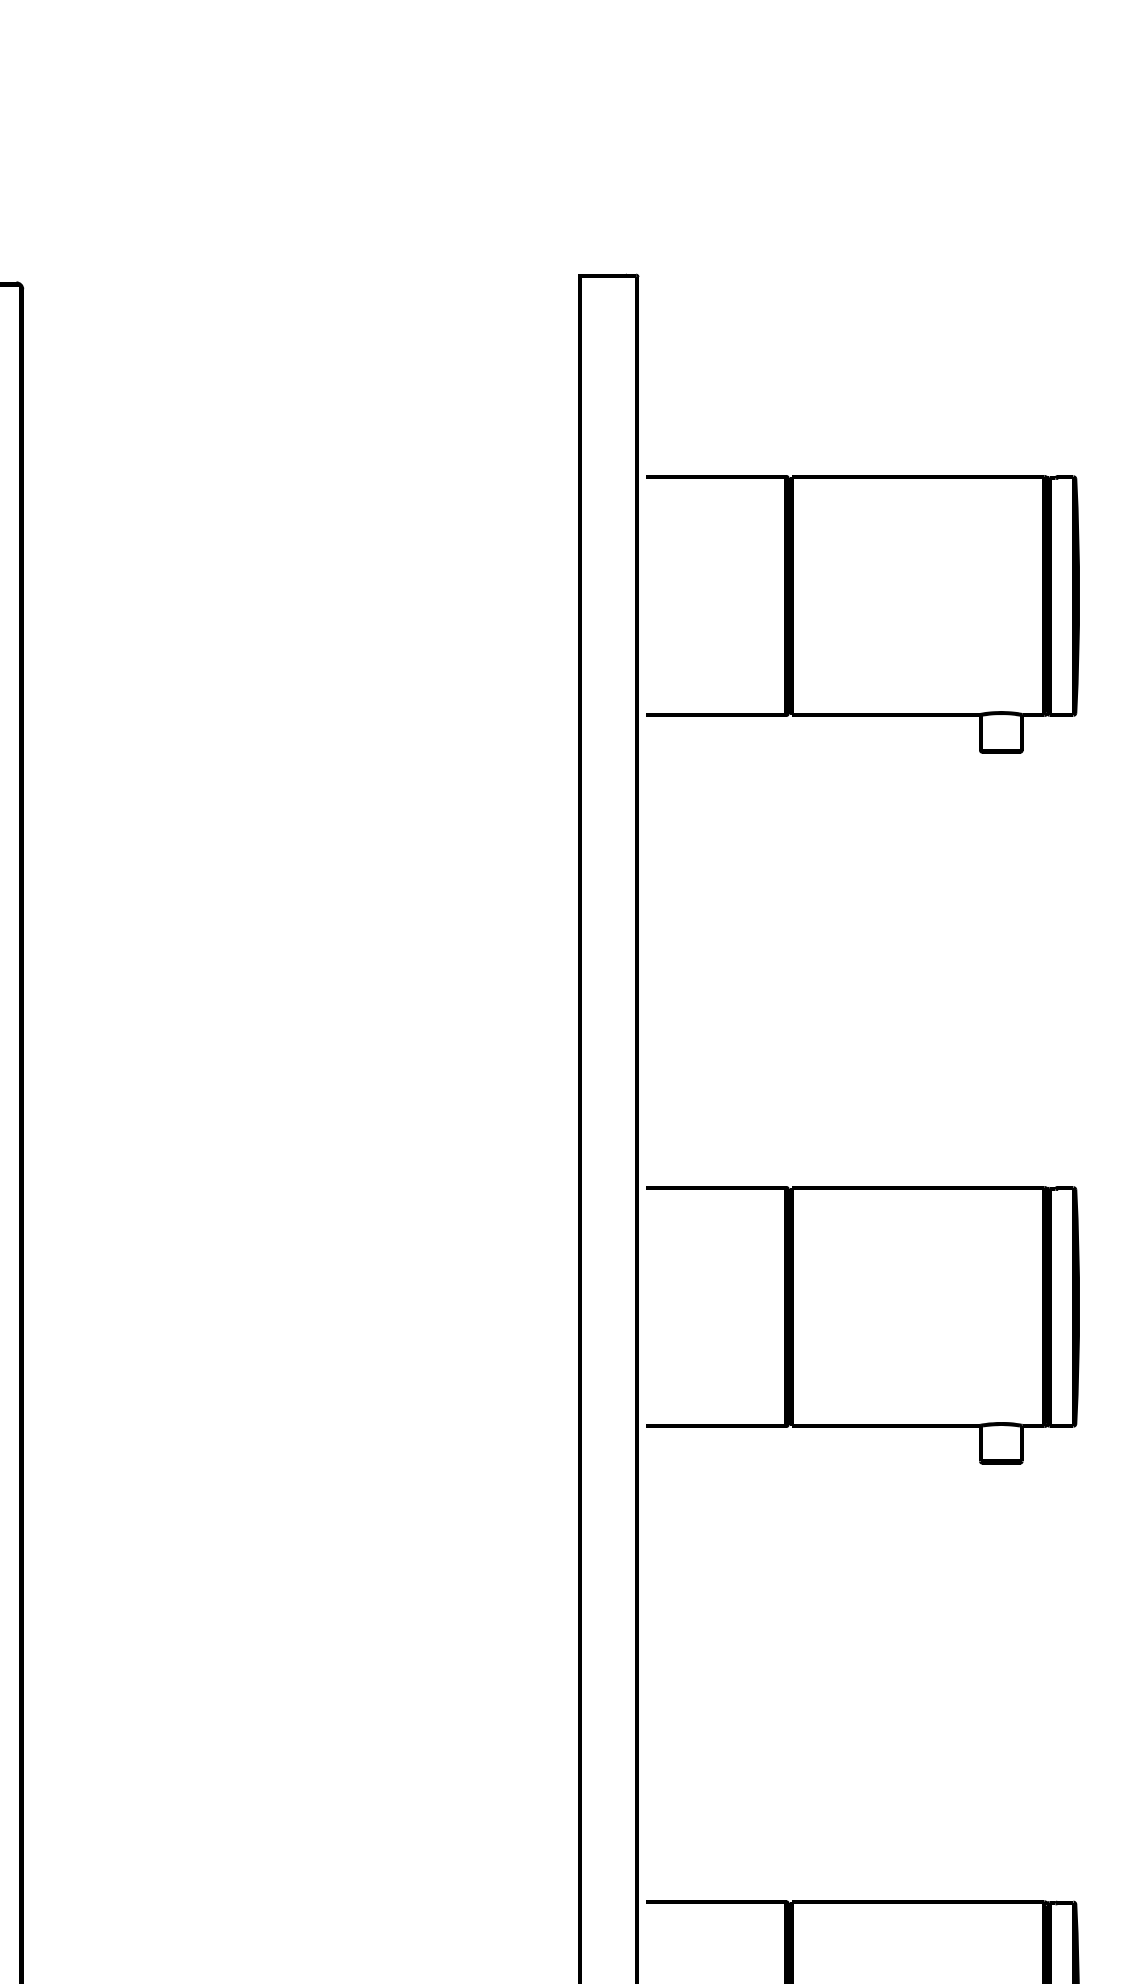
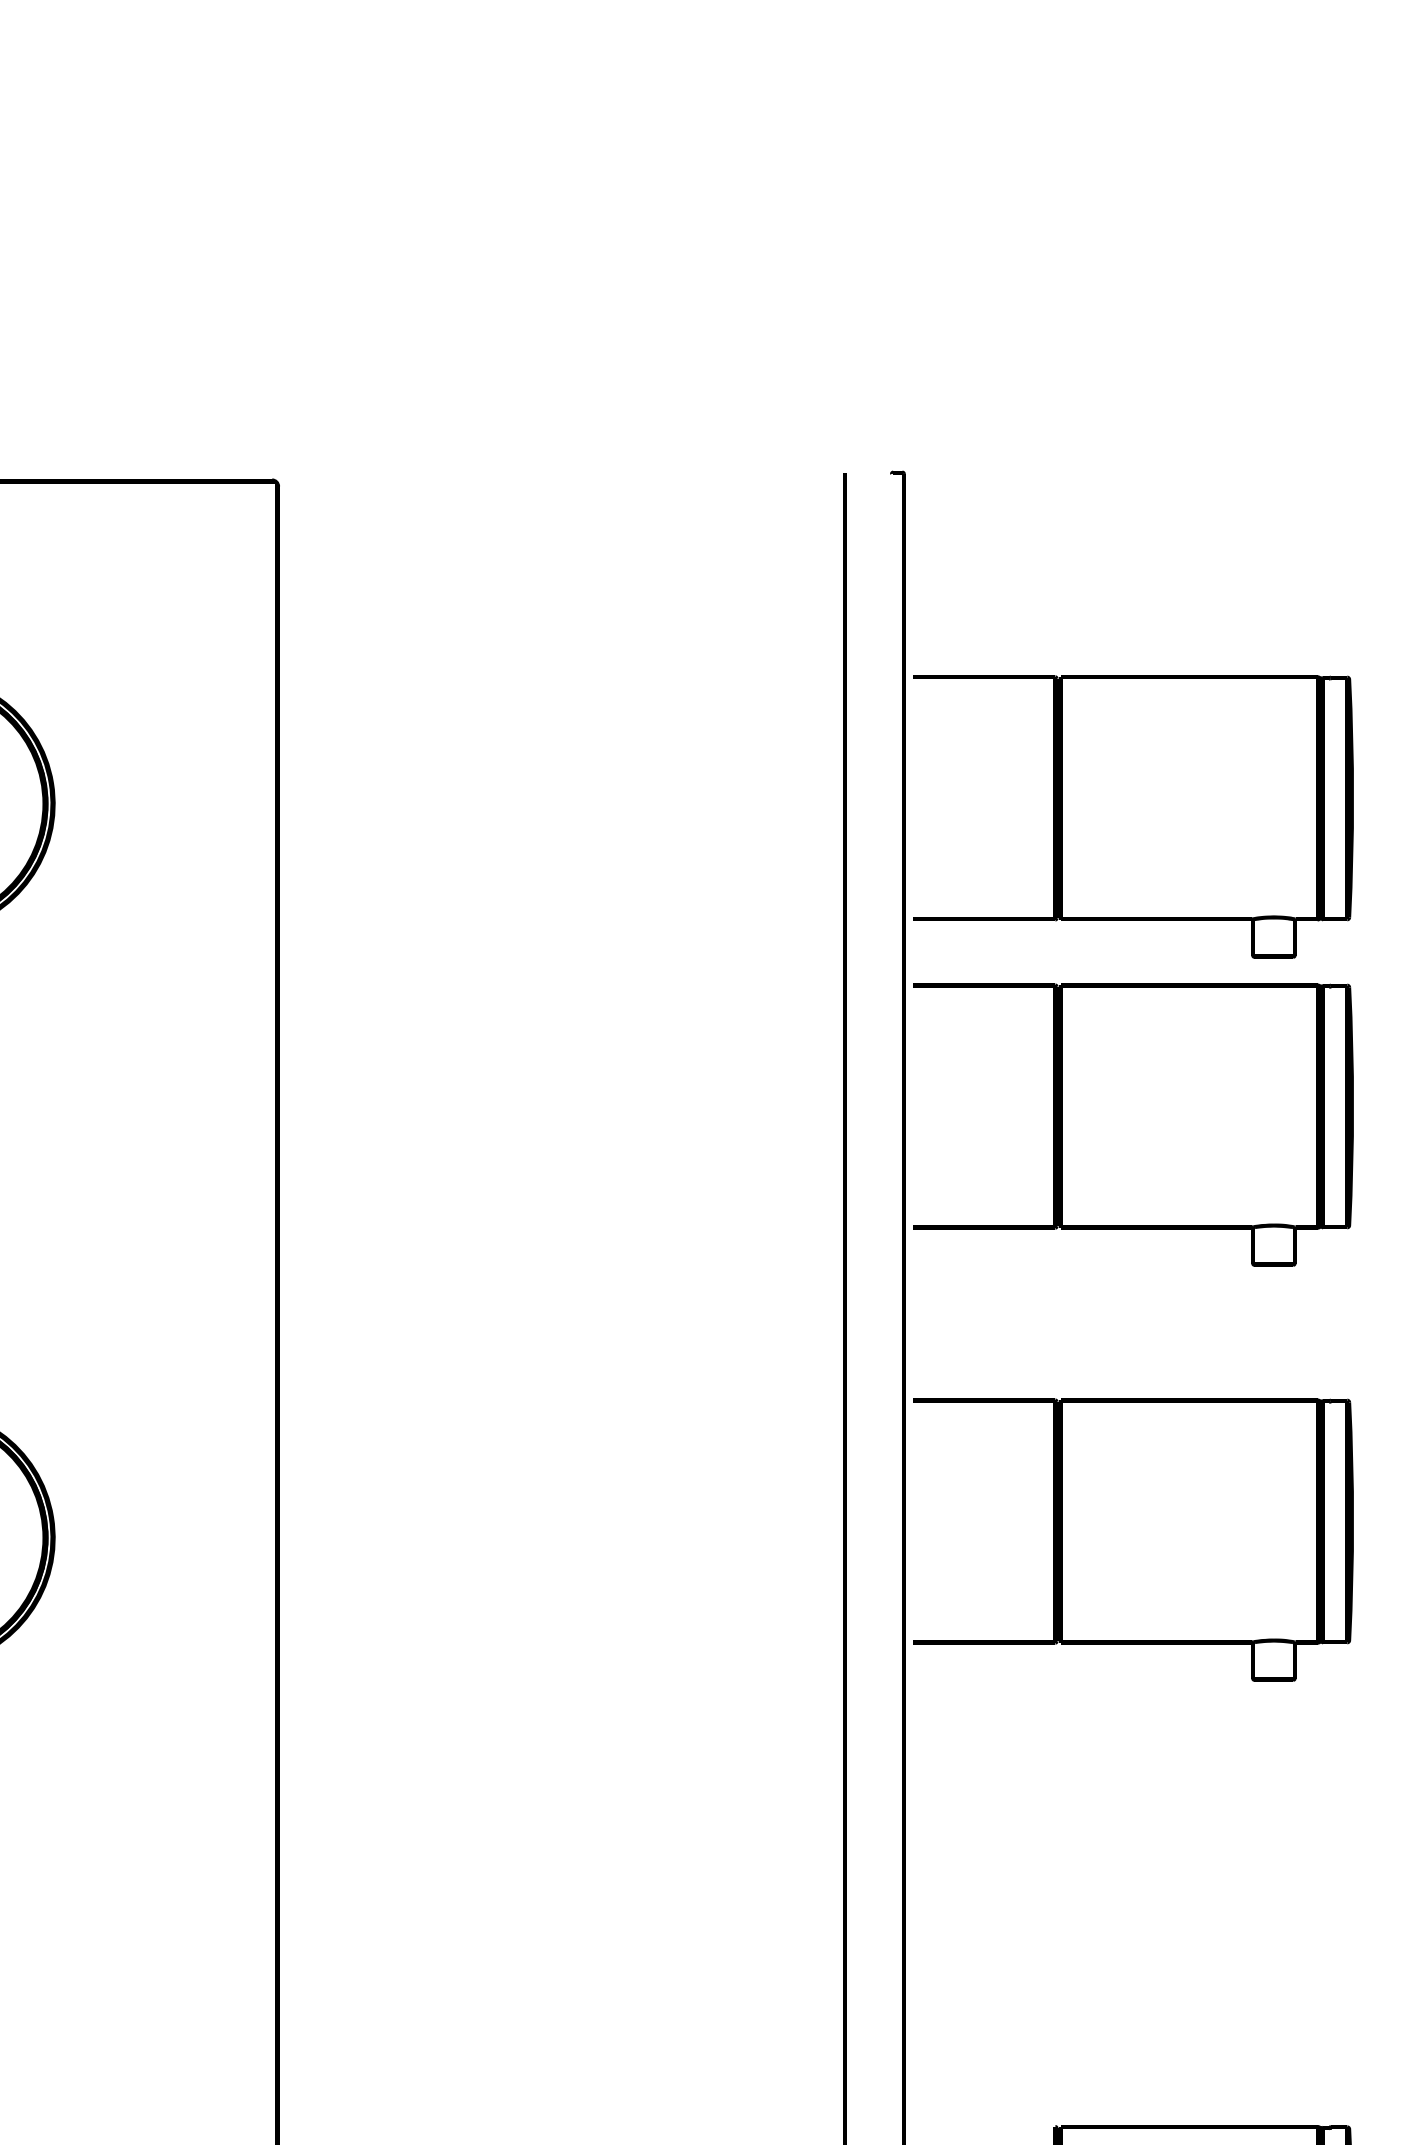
fill: (603, 275) -> (869, 472), removed
part: (863, 916) -> (1133, 1124), added
fill: (715, 1902) -> (983, 2127), removed

